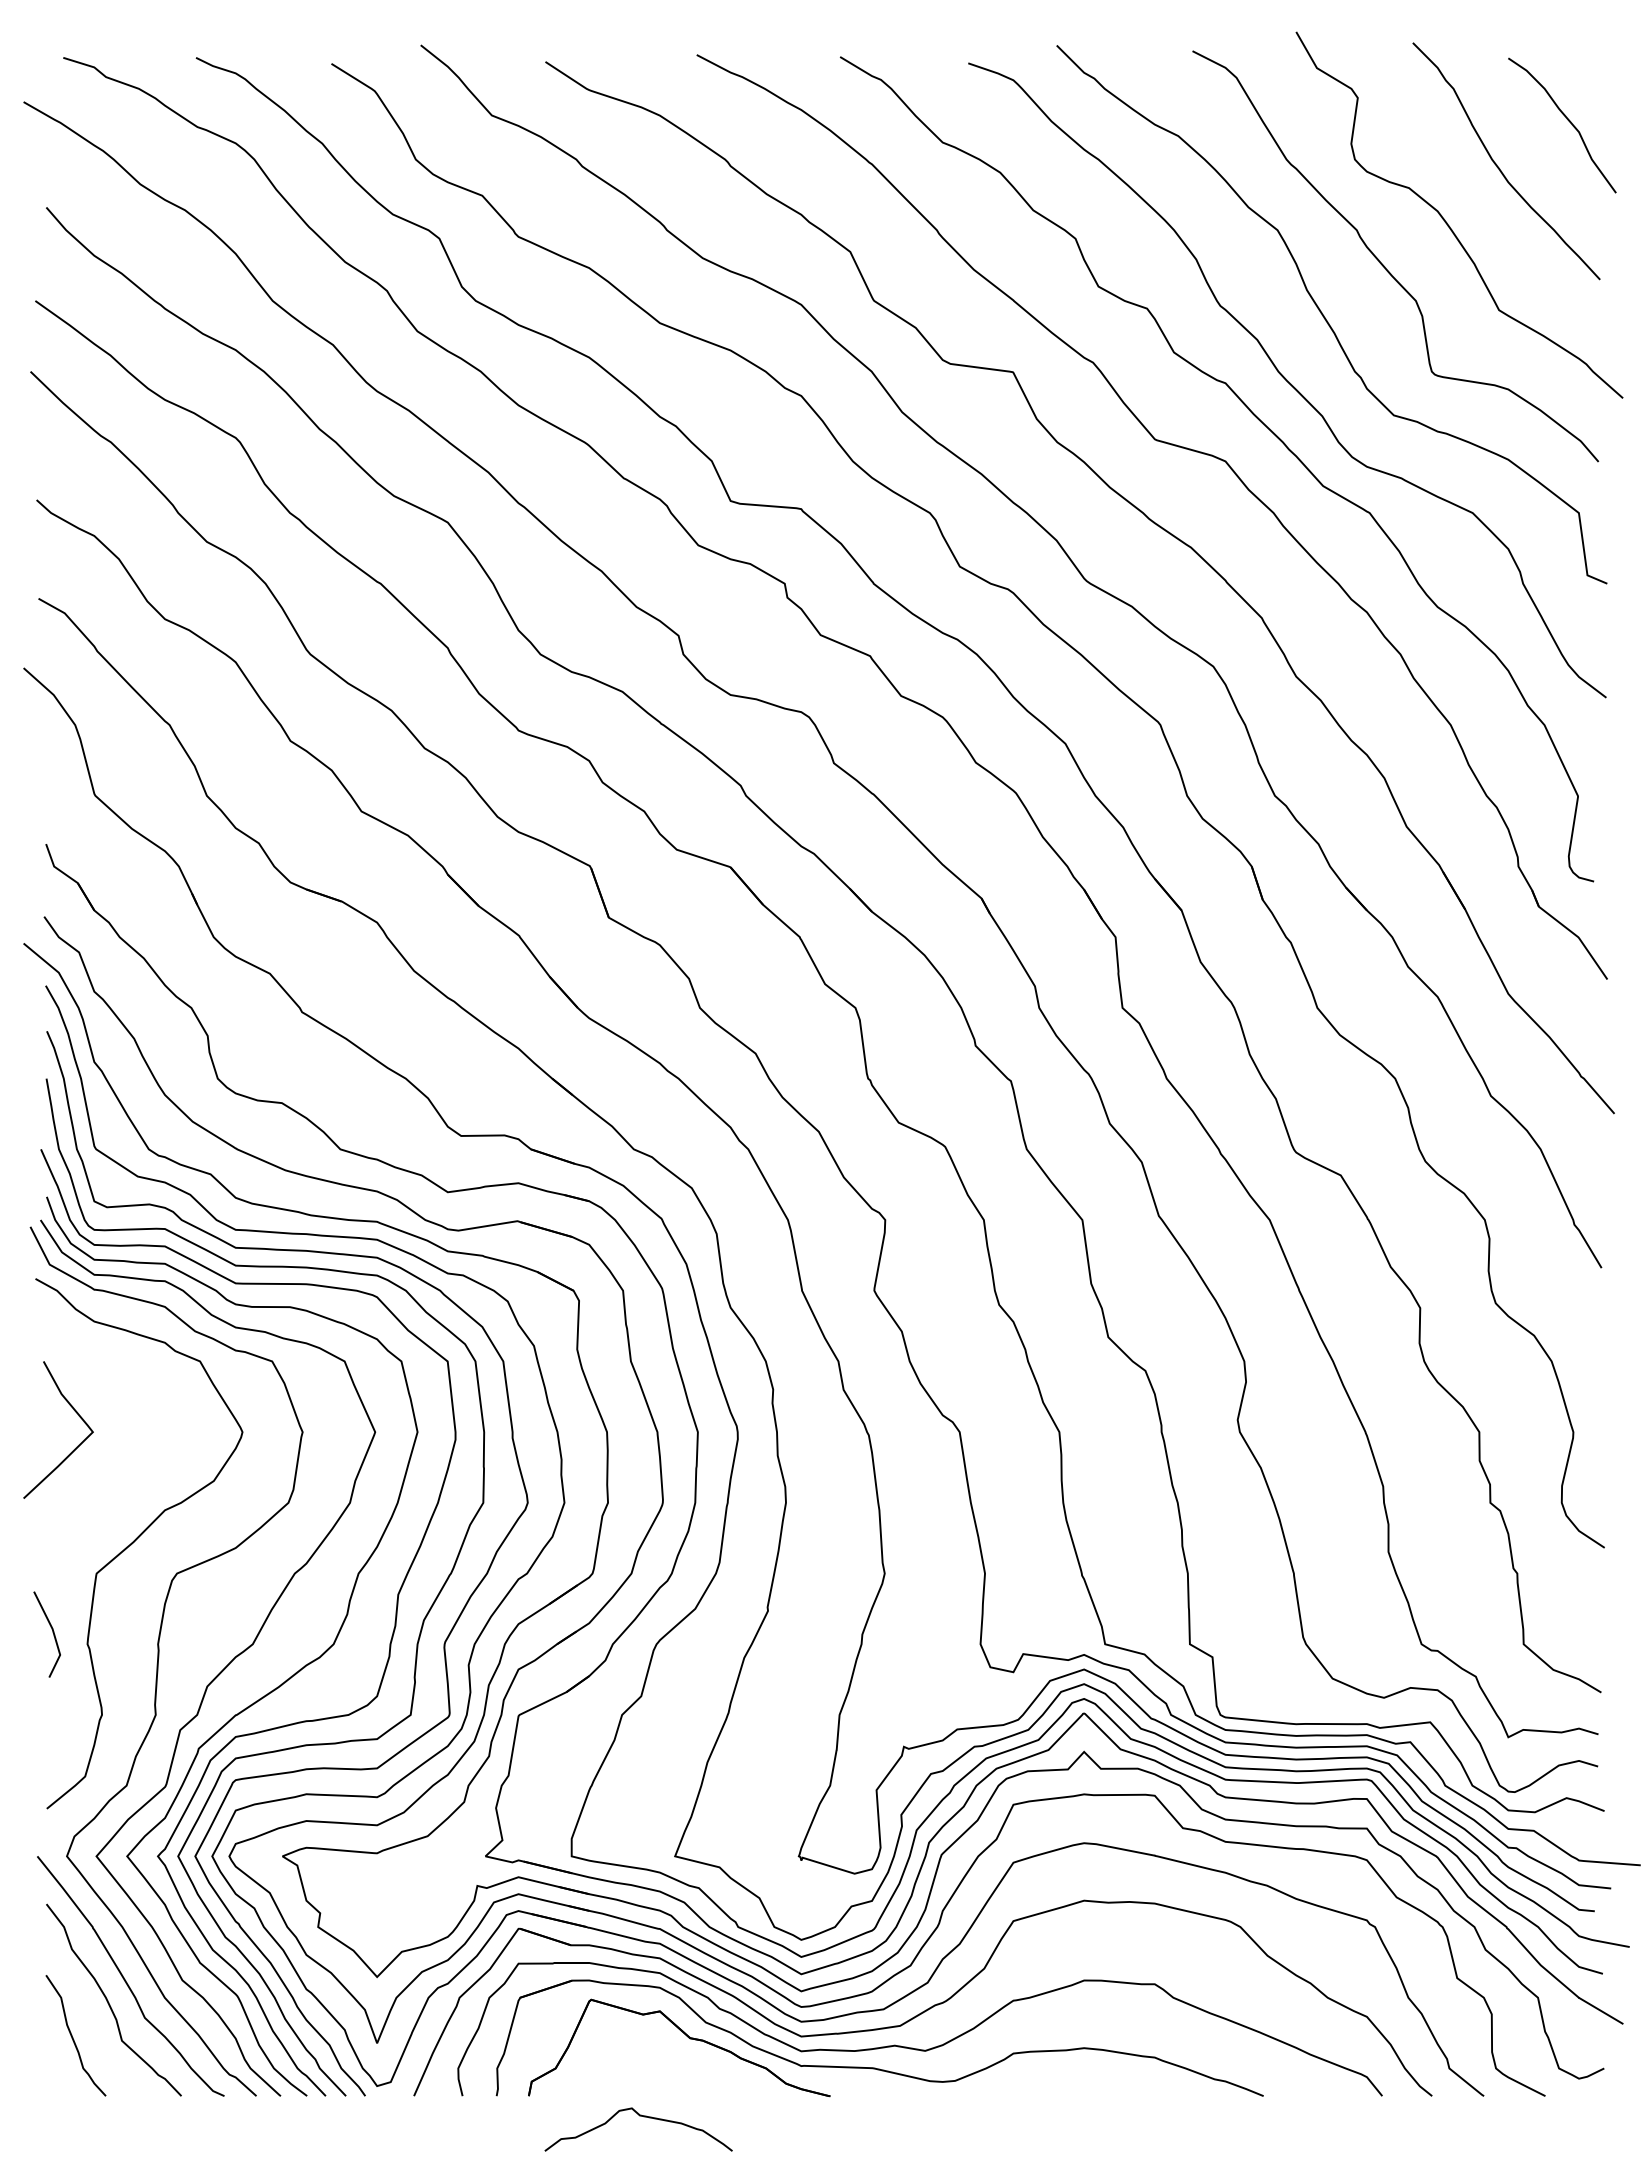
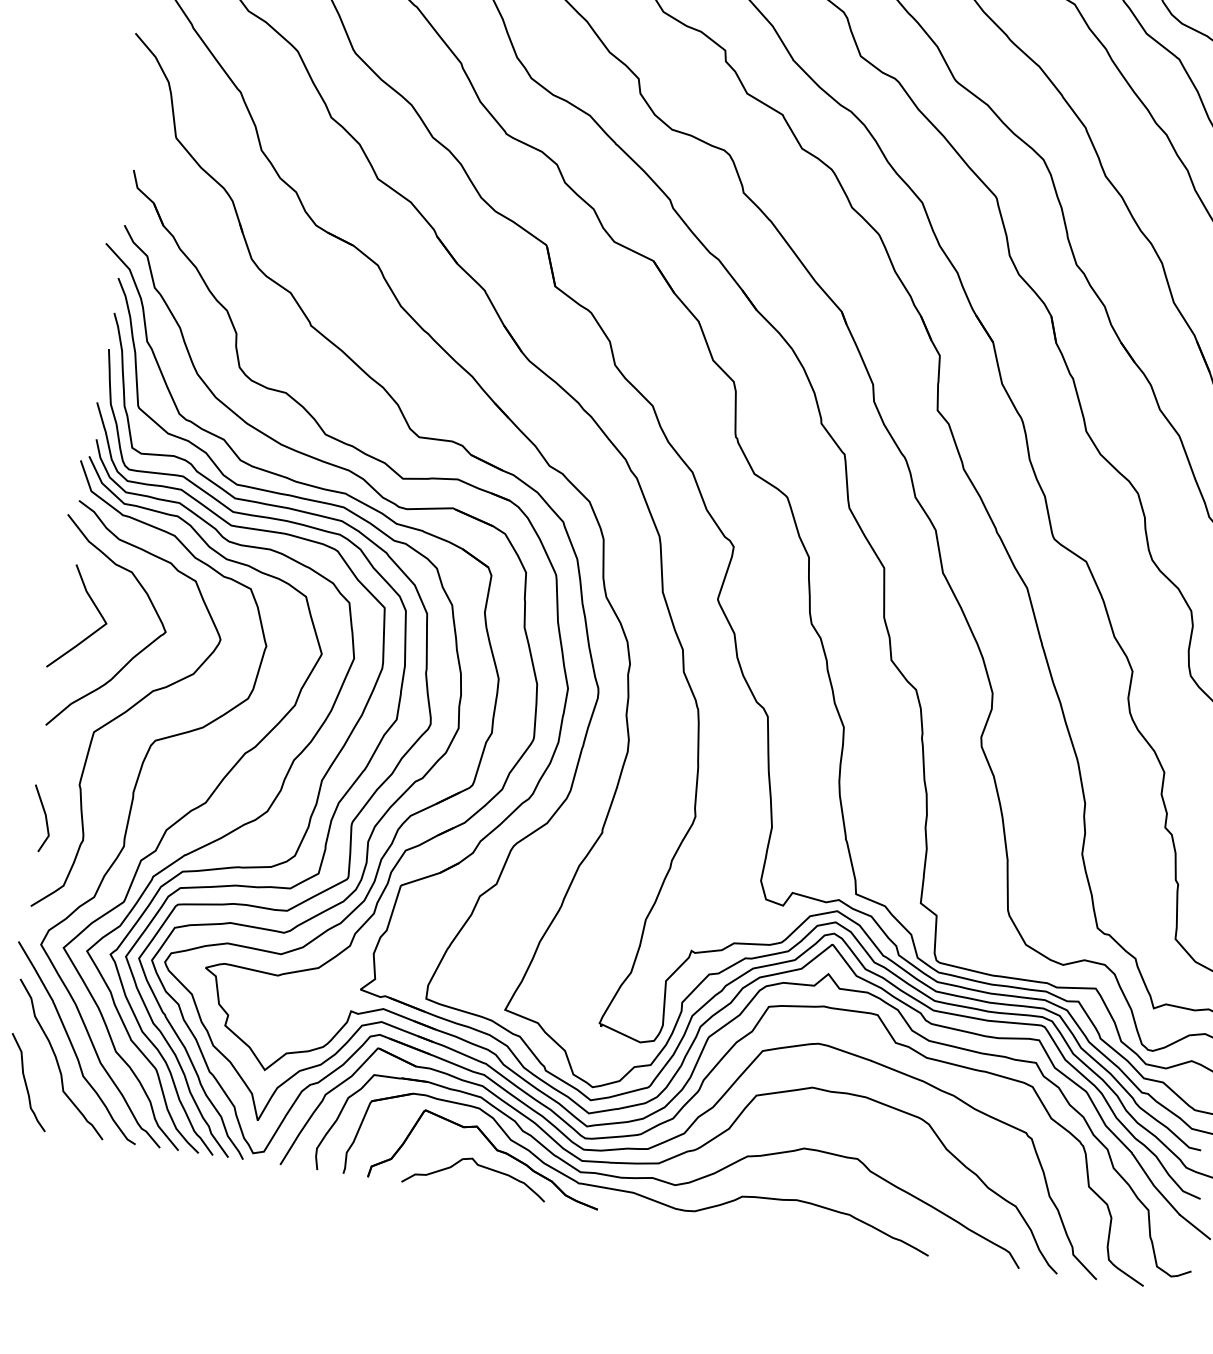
curve: (132, 1470) -> (132, 657), added
line: (52, 1632) -> (45, 817), moved
curve: (643, 2117) -> (480, 1166), moved

